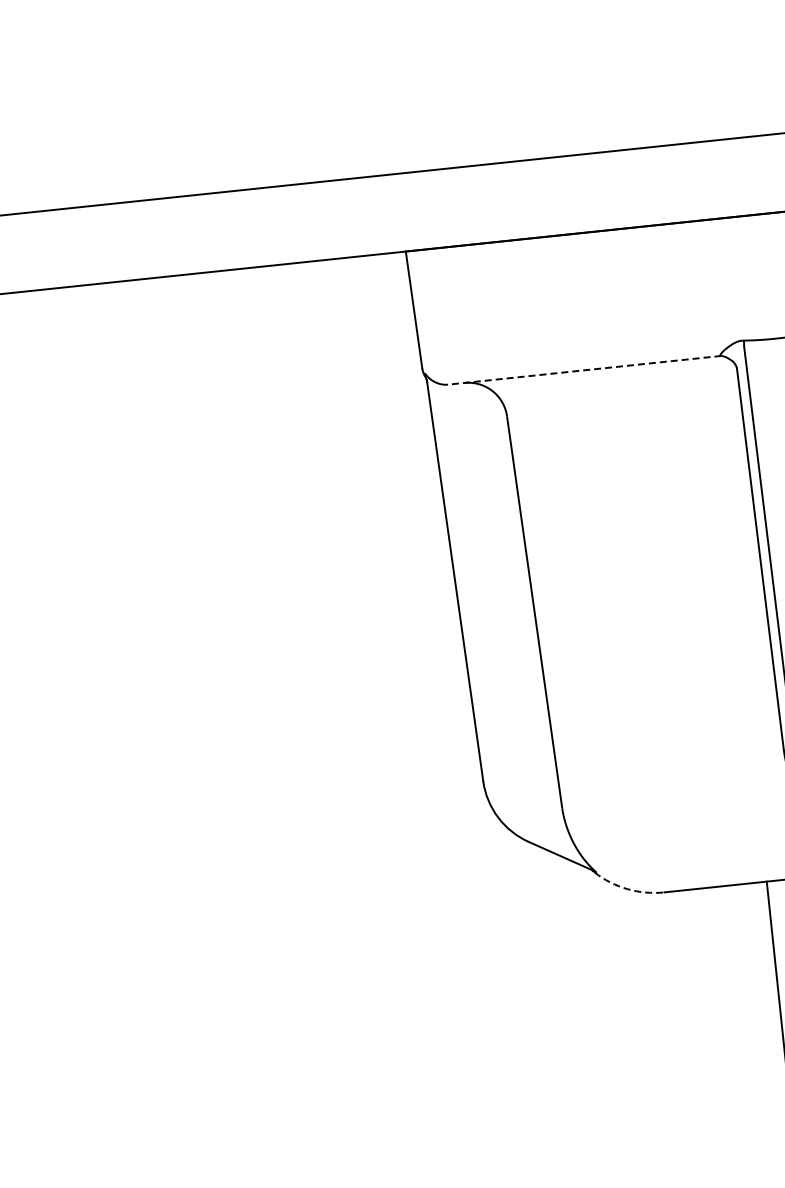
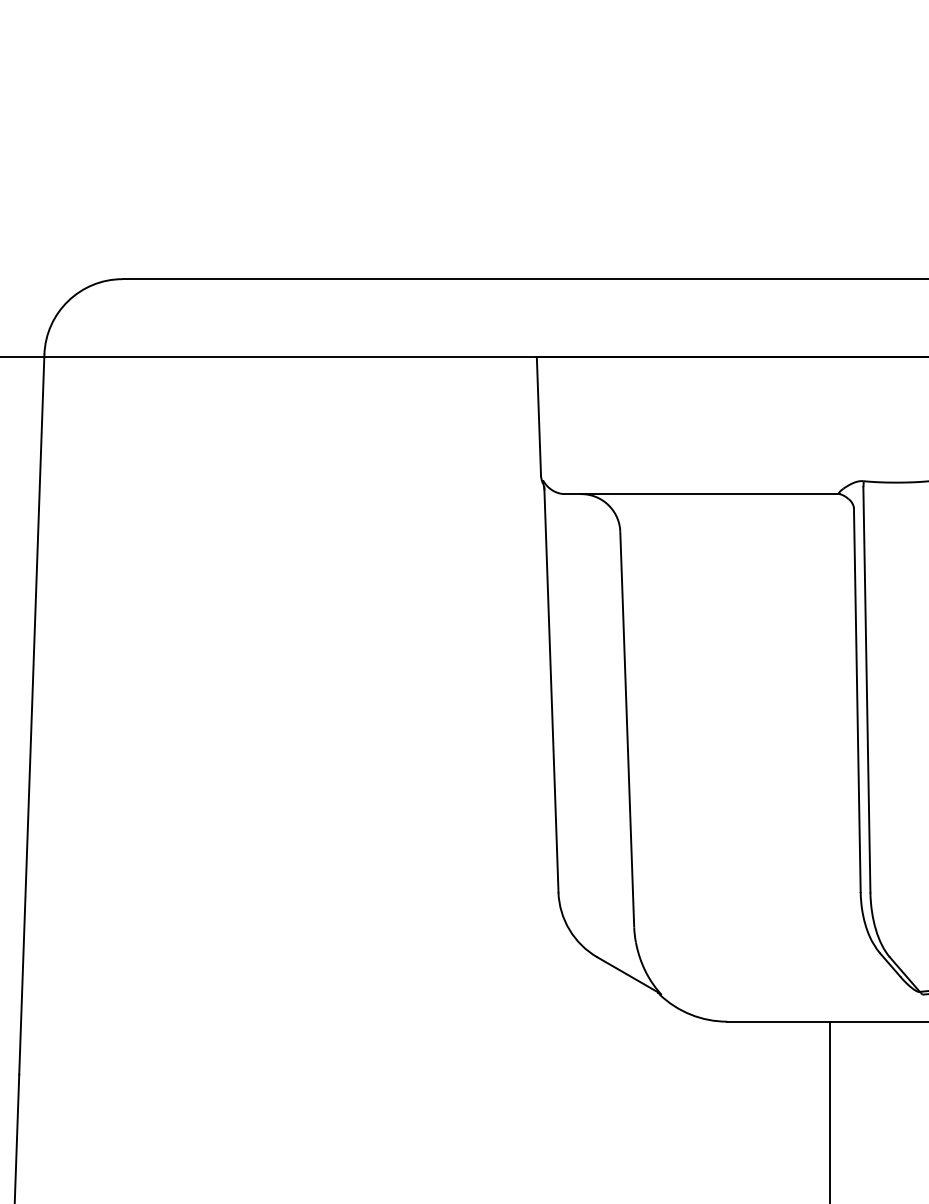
line: (583, 370) -> (701, 494), dashed -> solid
arc: (627, 889) -> (690, 1014), dashed -> solid

